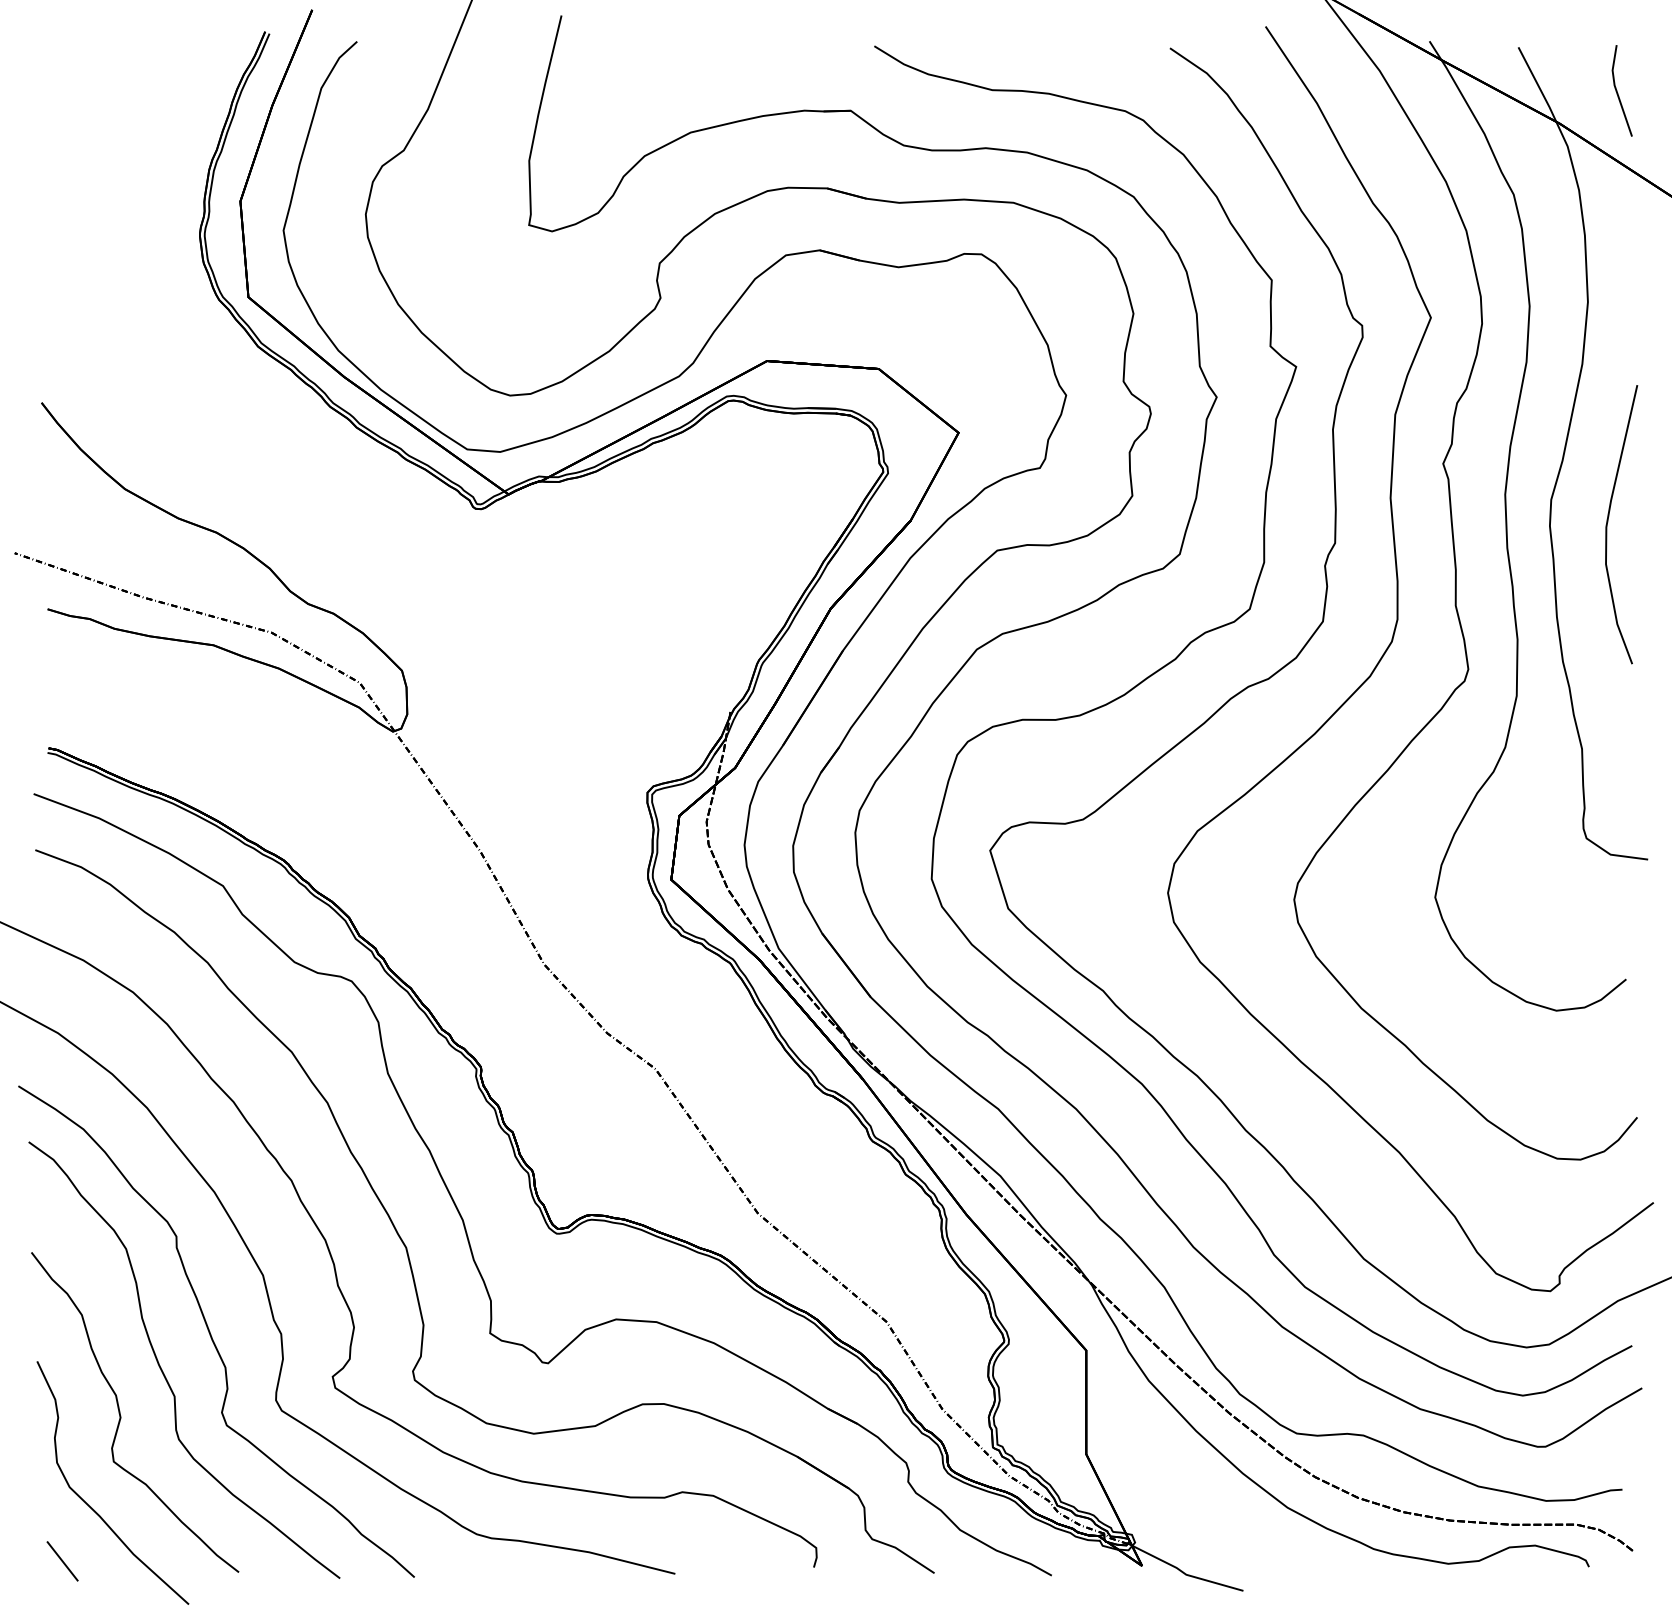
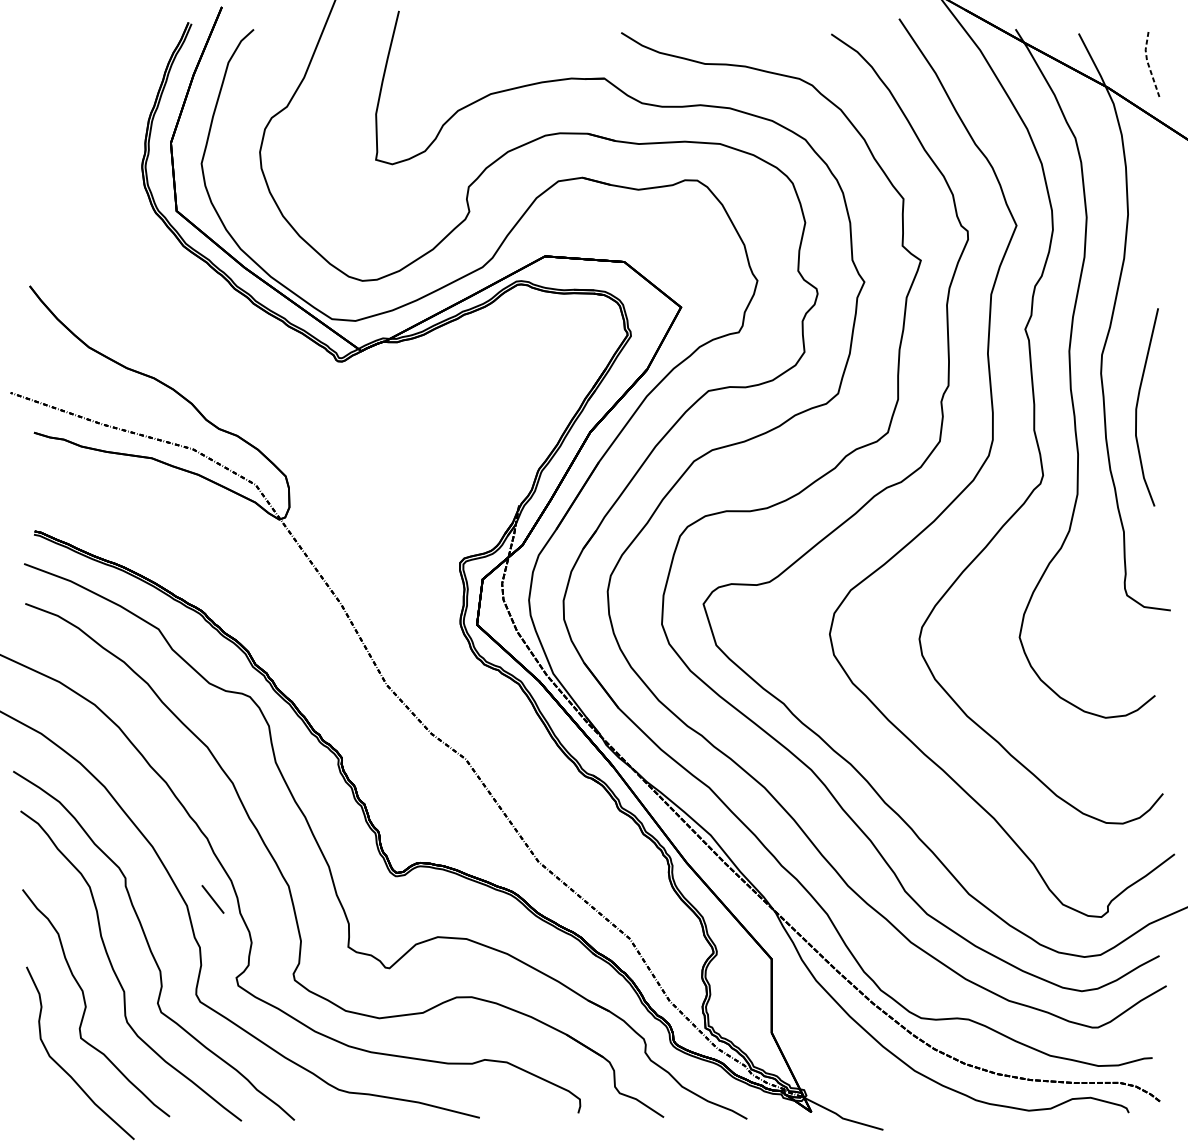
line: (1616, 90) -> (1148, 64), solid -> dashed
curve: (1608, 522) -> (1137, 405), moved
line: (62, 1561) -> (212, 899), moved

